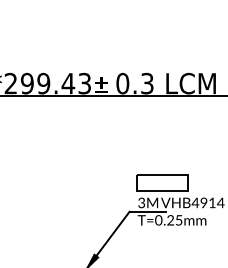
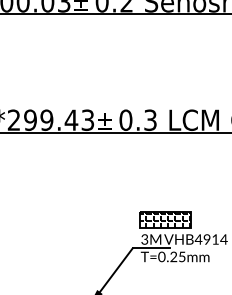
hatch: (162, 182) -> (165, 219), added

